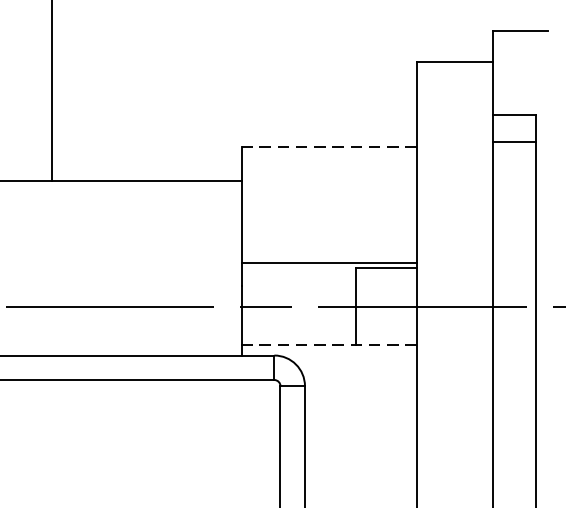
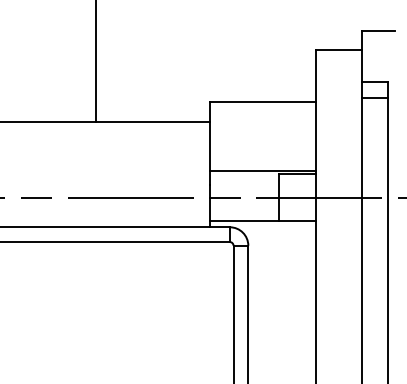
line: (330, 147) -> (263, 101), dashed -> solid
line: (330, 345) -> (263, 221), dashed -> solid

